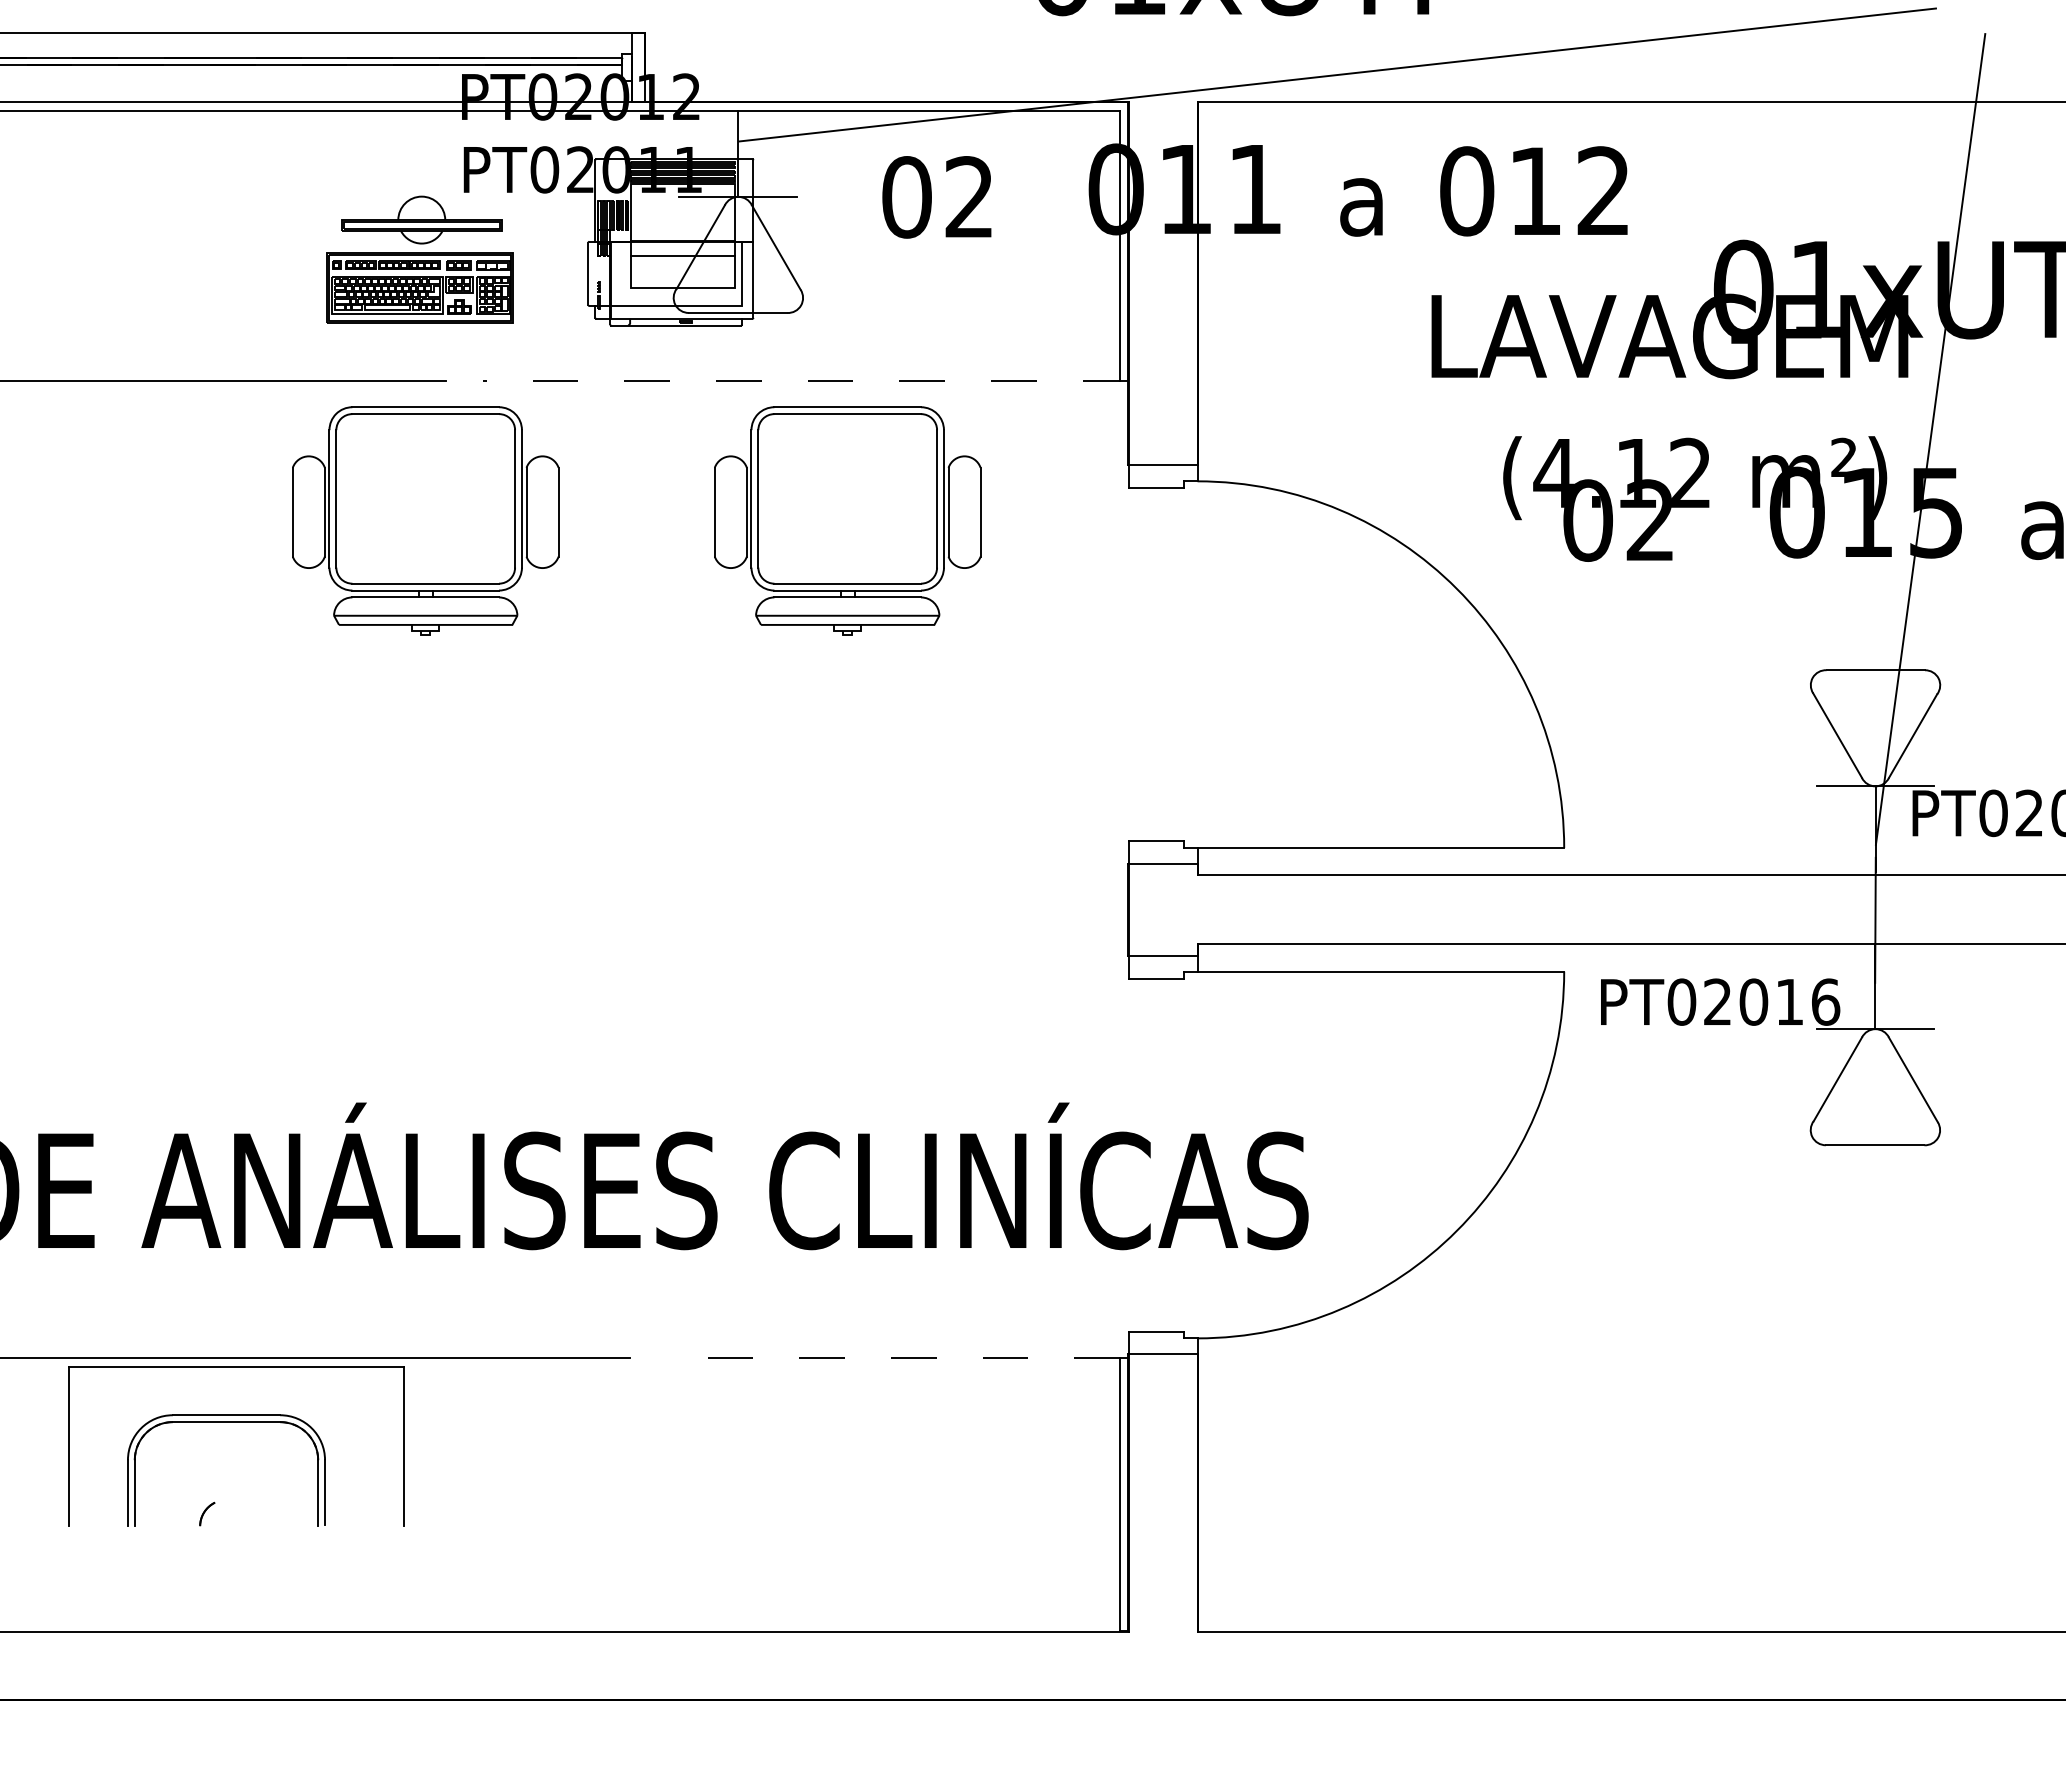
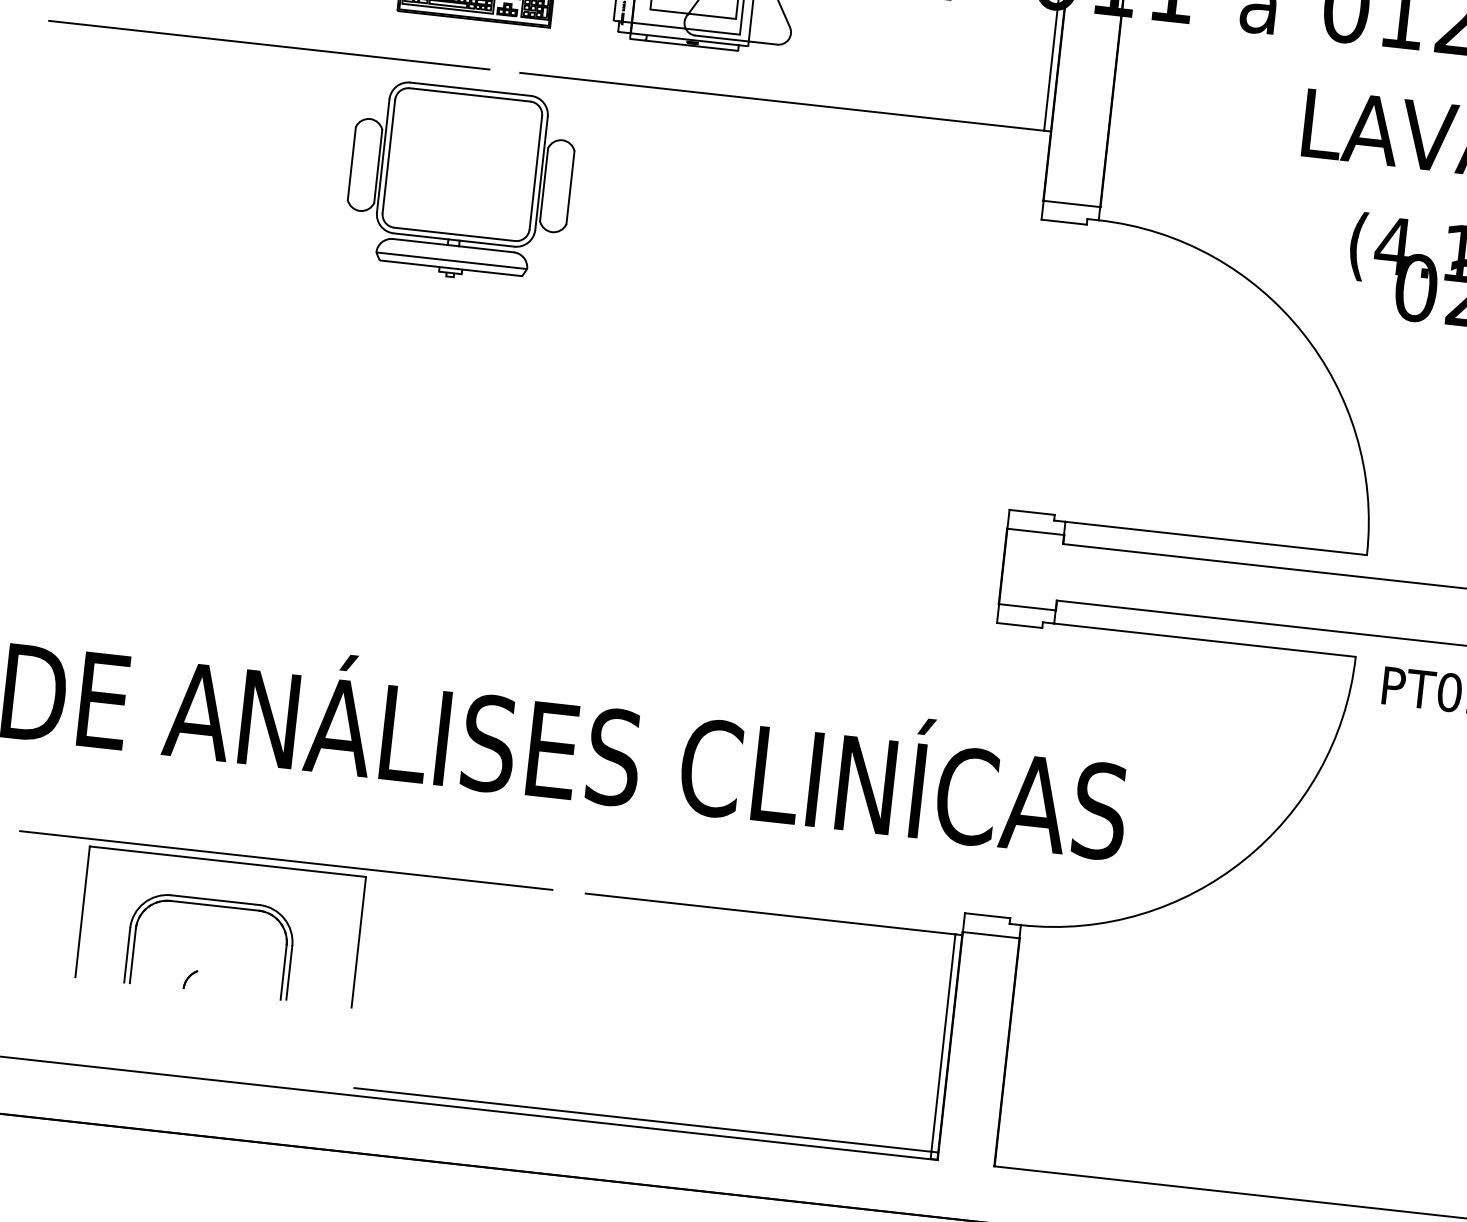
line: (805, 381) -> (785, 102), dashed -> solid
part: (847, 520) -> (807, 220), removed
line: (895, 1358) -> (770, 914), dashed -> solid
line: (773, 1622) -> (646, 1120), added

